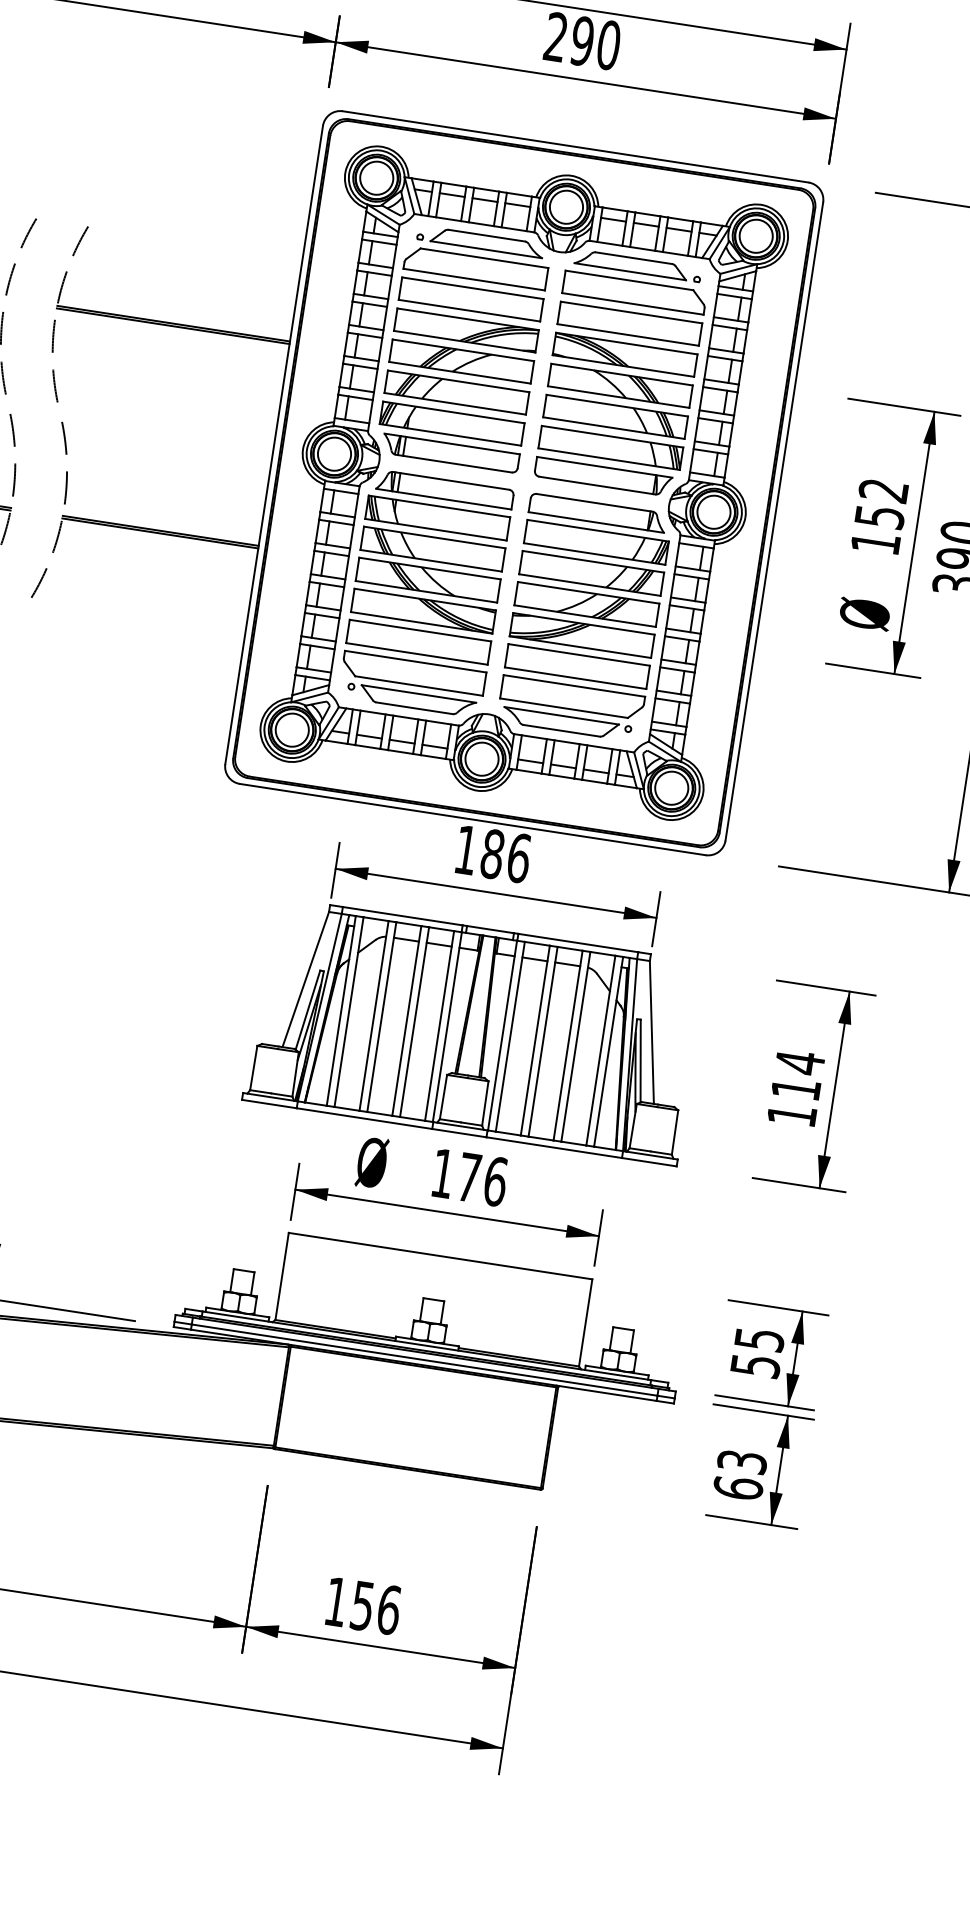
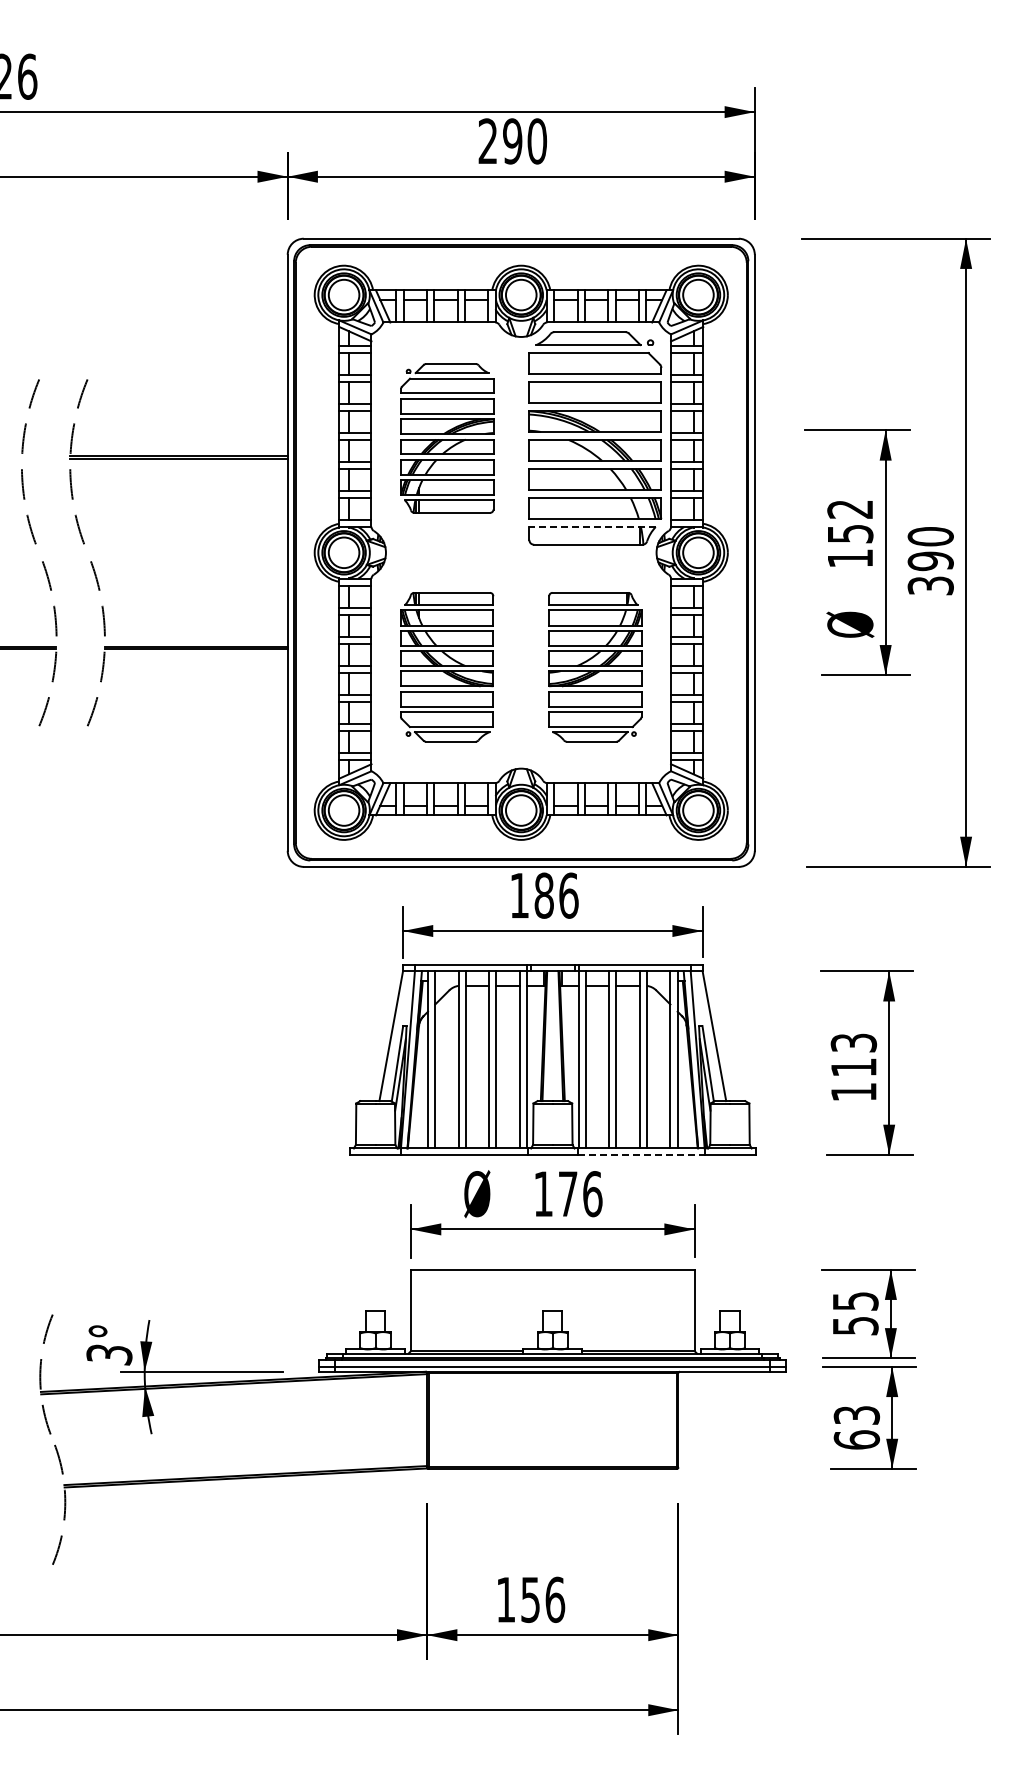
part: (463, 348) -> (447, 438), size x0.7
line: (604, 467) -> (592, 527), solid -> dashed
part: (425, 593) -> (446, 667), size x0.7
part: (584, 618) -> (595, 667), size x0.7
text: (799, 1063) -> (853, 1043), 114 -> 113
line: (554, 1147) -> (641, 1154), solid -> dashed

